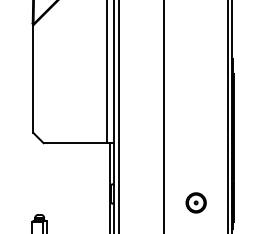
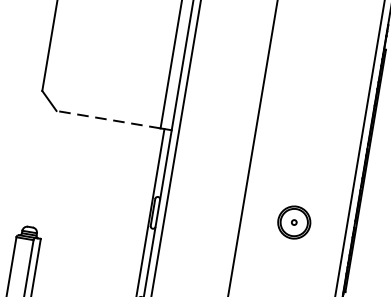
line: (75, 143) -> (108, 120), solid -> dashed
part: (195, 202) -> (293, 221), moved

